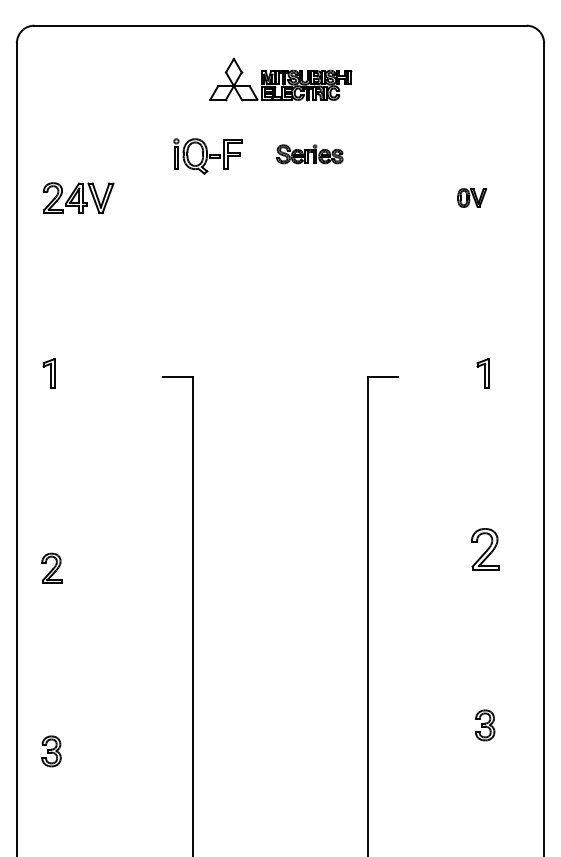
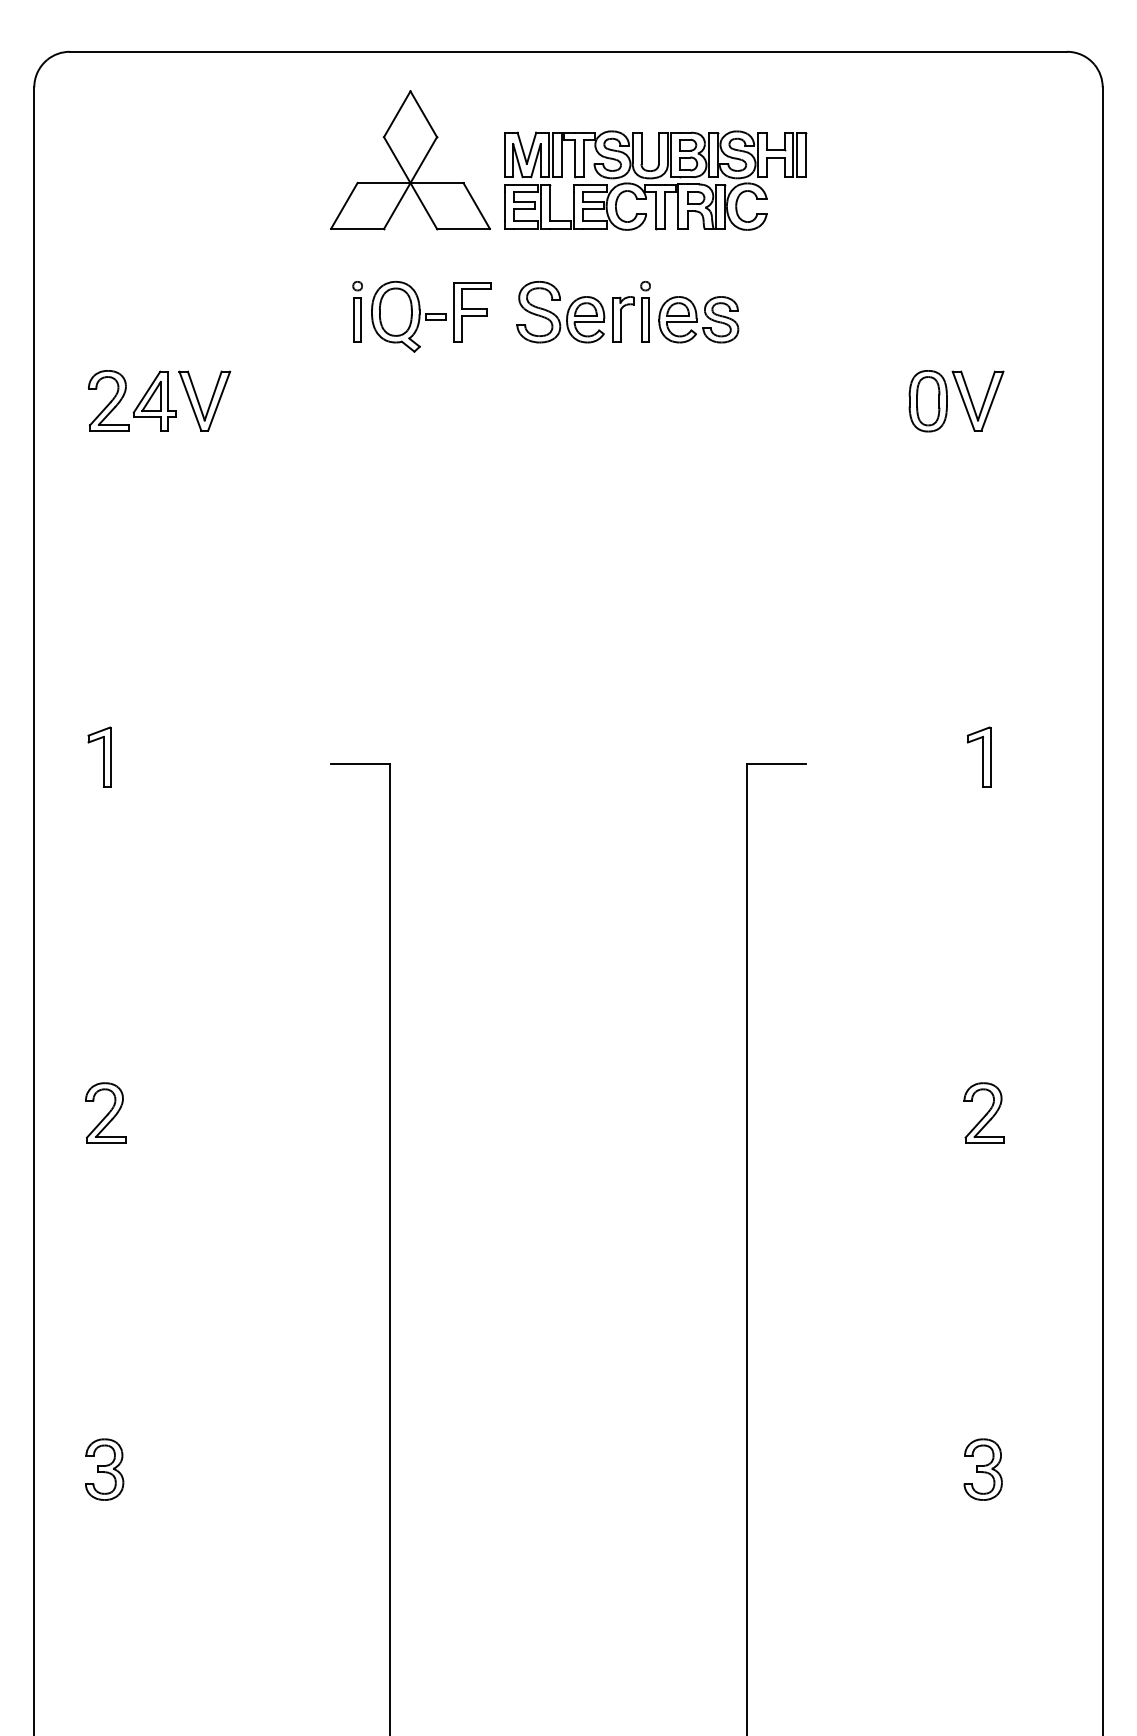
part: (280, 79) -> (568, 160), size x1.67
part: (309, 154) -> (627, 312), size x1.67
part: (472, 197) -> (957, 399), size x1.67
part: (485, 548) -> (983, 1111), size x0.71
part: (51, 567) -> (104, 1111), moved
part: (51, 751) -> (104, 1469), moved

